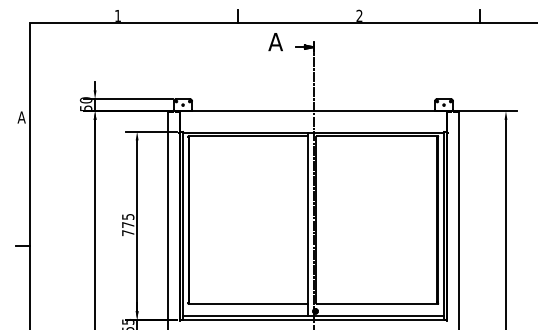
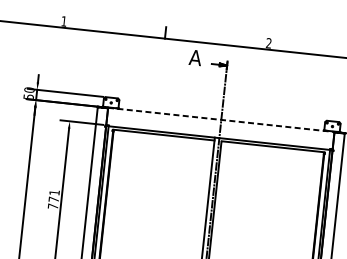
line: (313, 111) -> (221, 120), solid -> dashed
text: (128, 216) -> (54, 192), 775 -> 771

